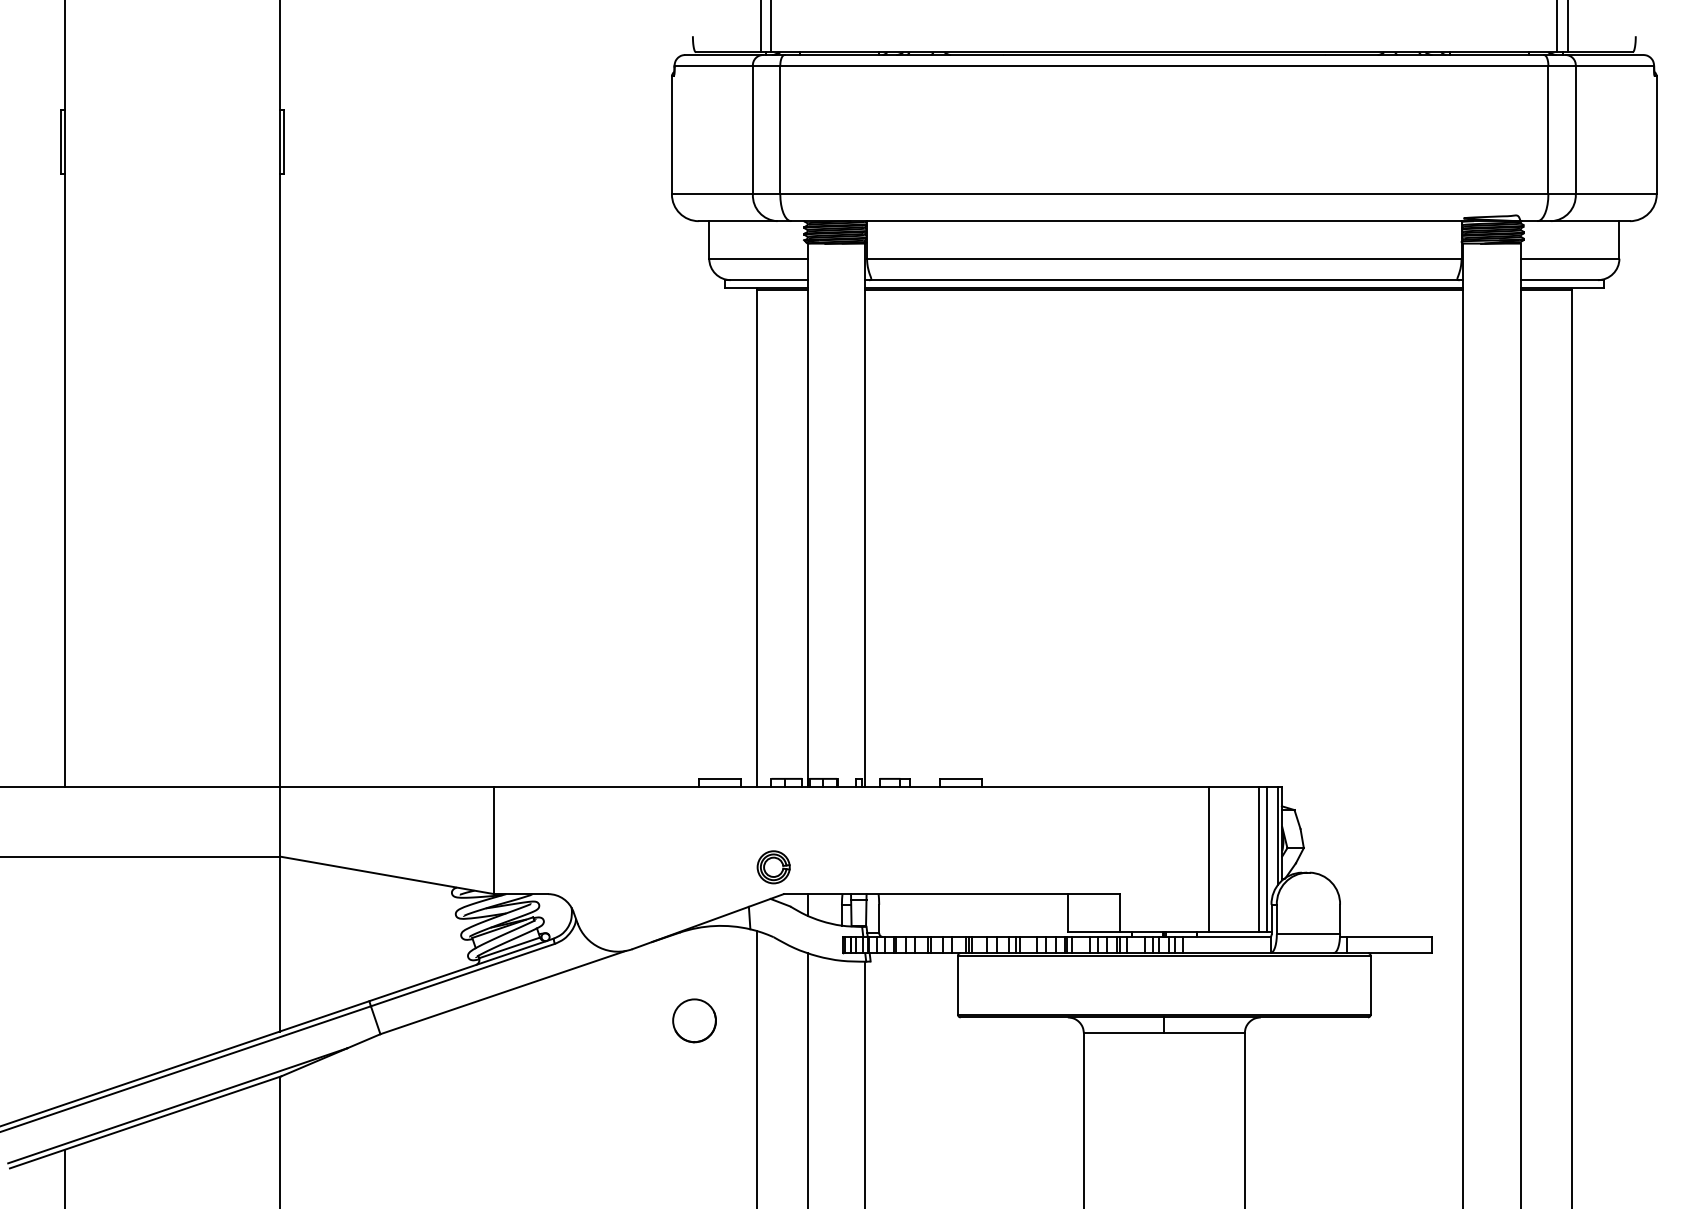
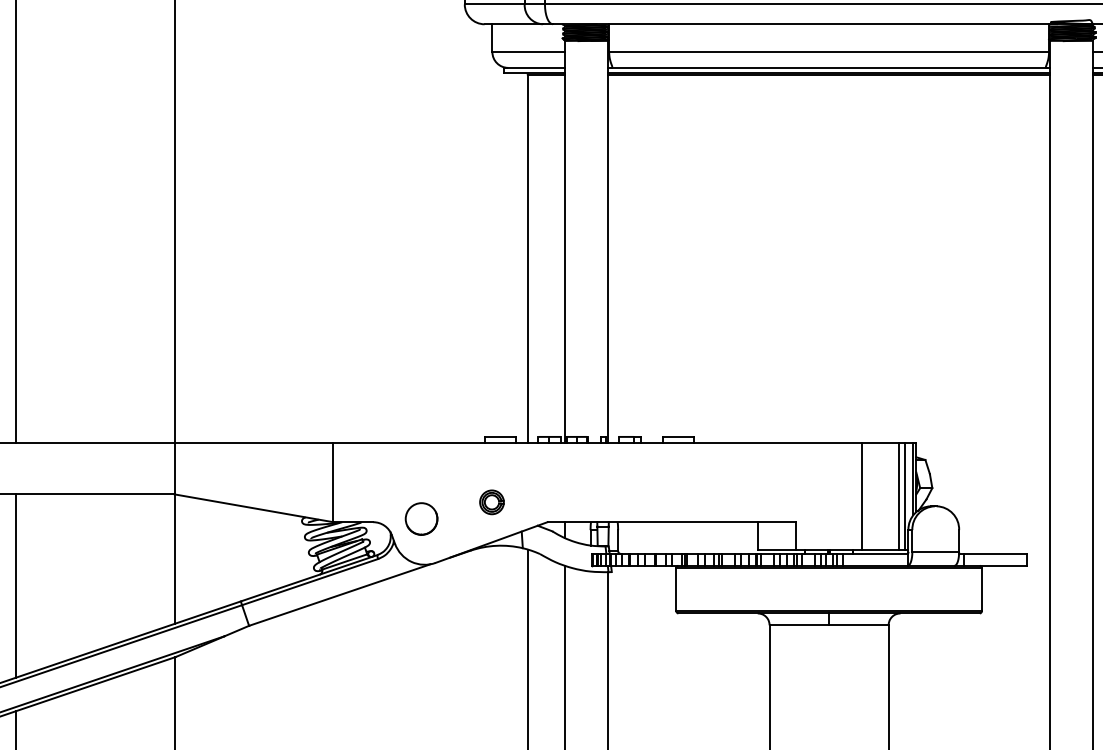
part: (773, 867) -> (491, 502), moved
line: (65, 980) -> (16, 586), added
part: (694, 1020) -> (421, 518), moved

